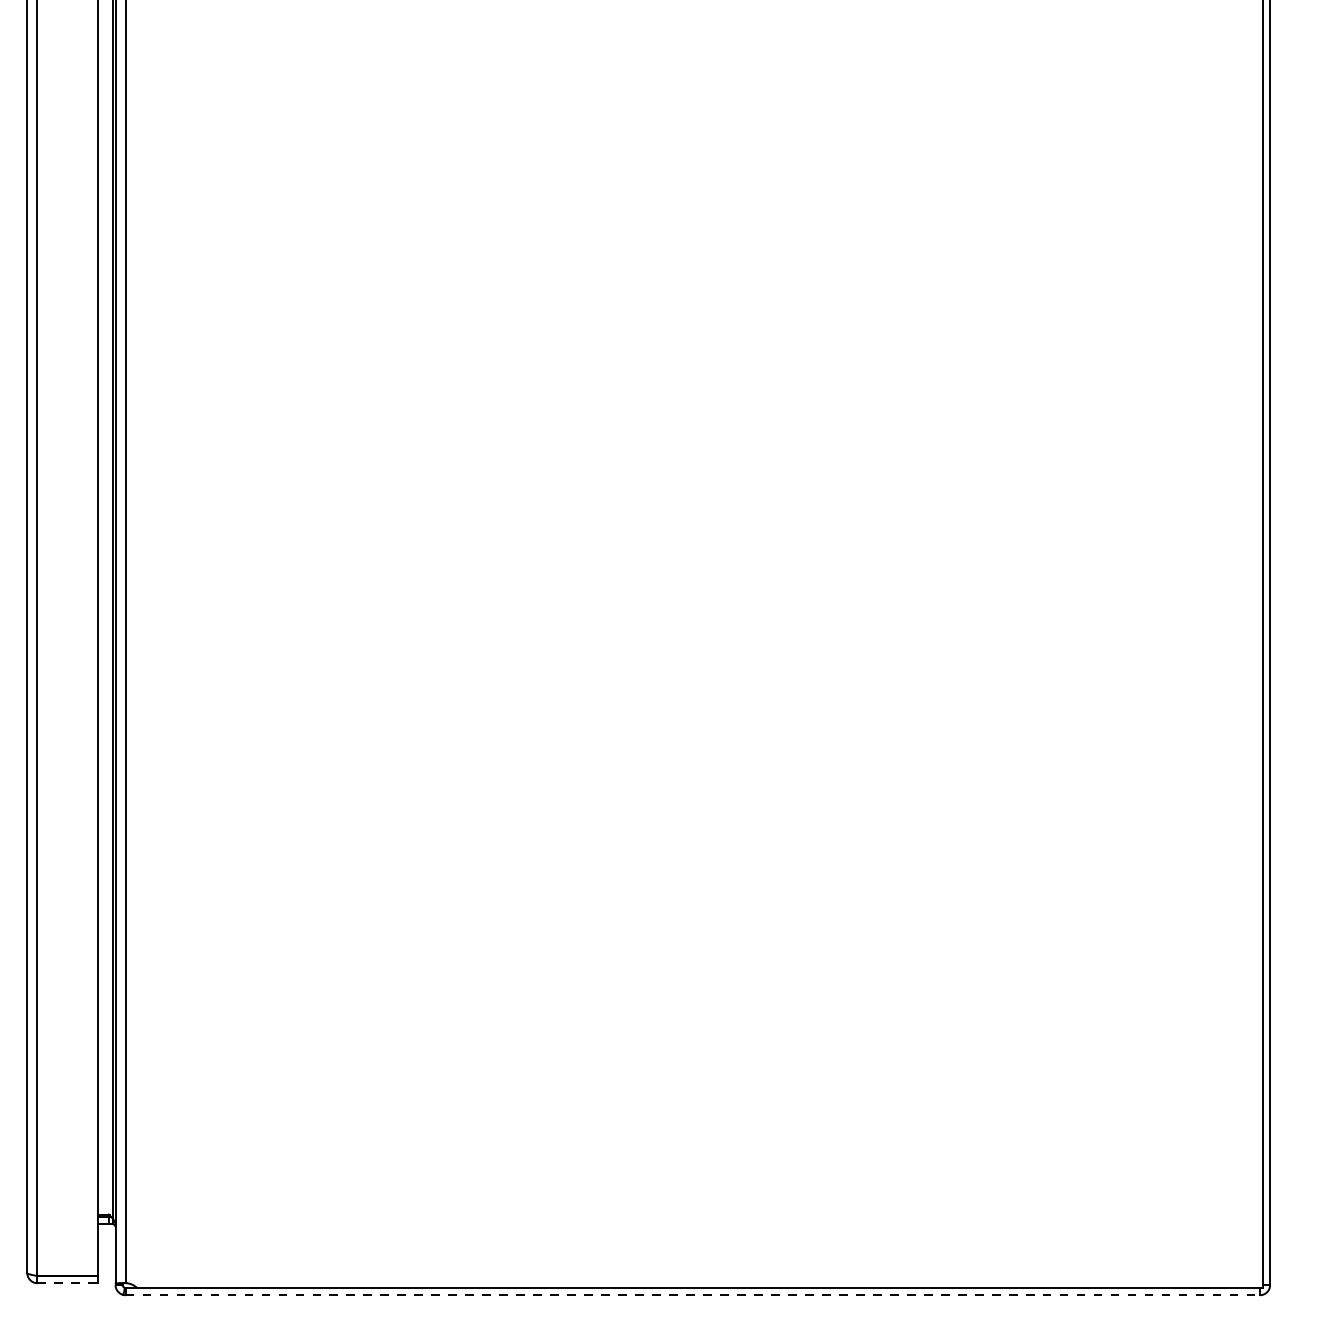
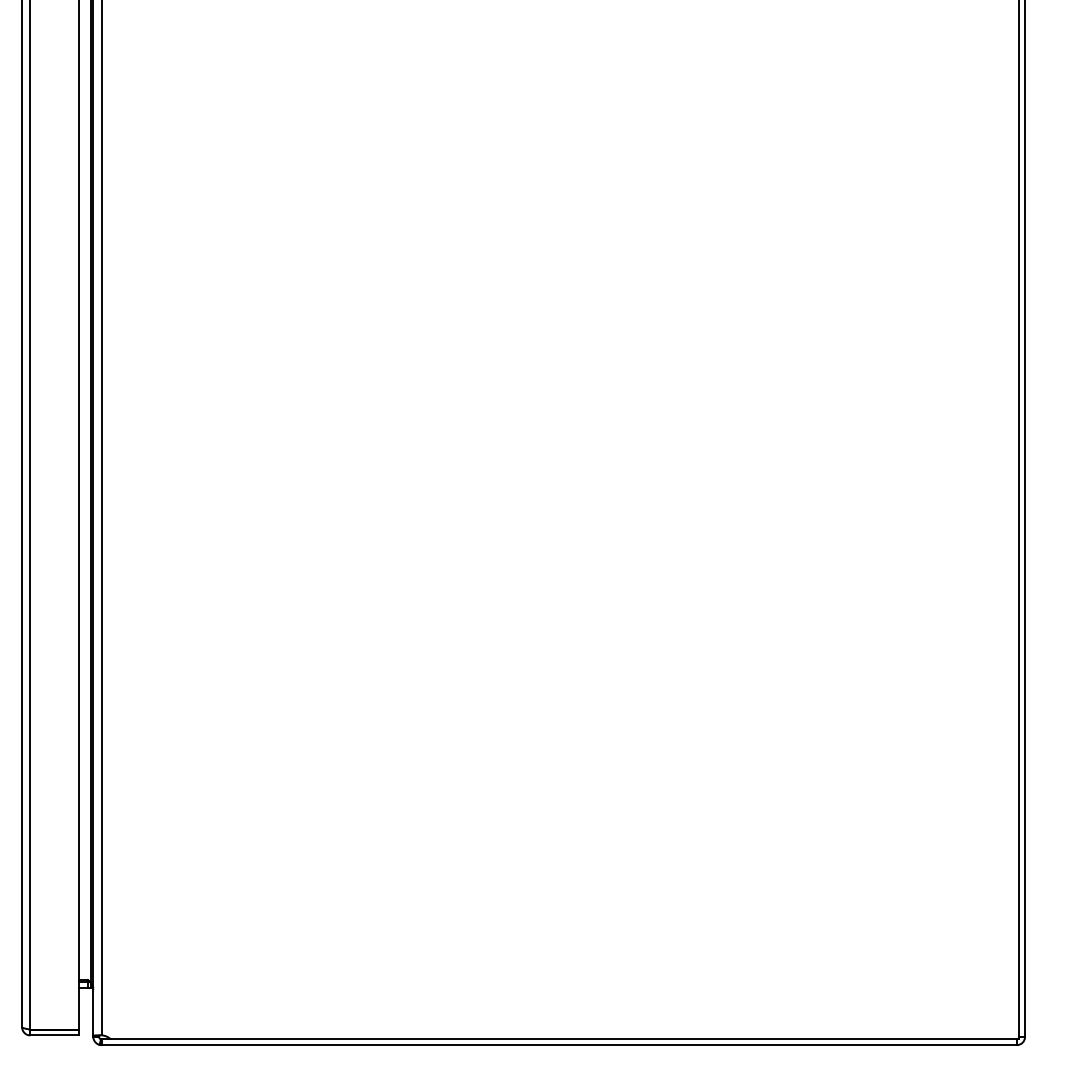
line: (68, 1283) -> (55, 1035), dashed -> solid
line: (693, 1295) -> (559, 1045), dashed -> solid

